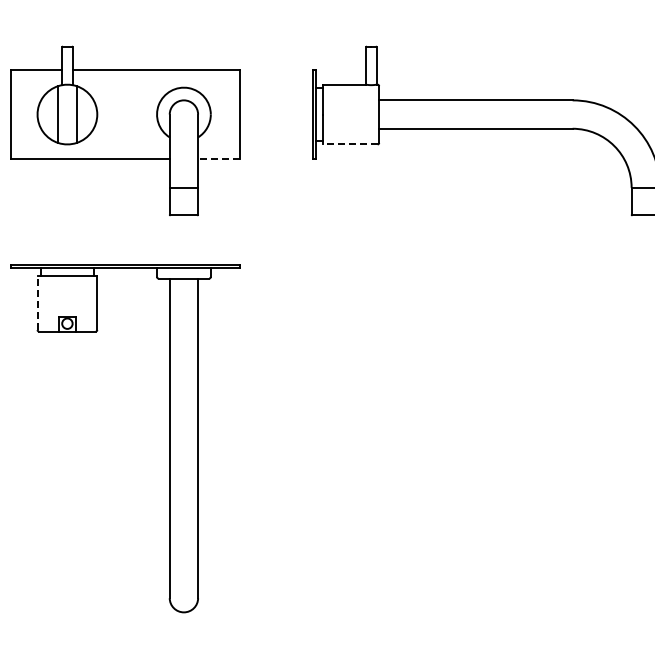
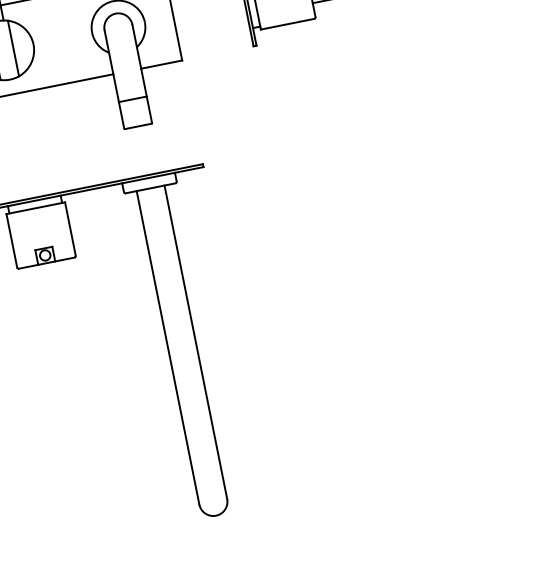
line: (349, 144) -> (286, 24), dashed -> solid
line: (219, 159) -> (162, 64), dashed -> solid
line: (37, 302) -> (11, 240), dashed -> solid

